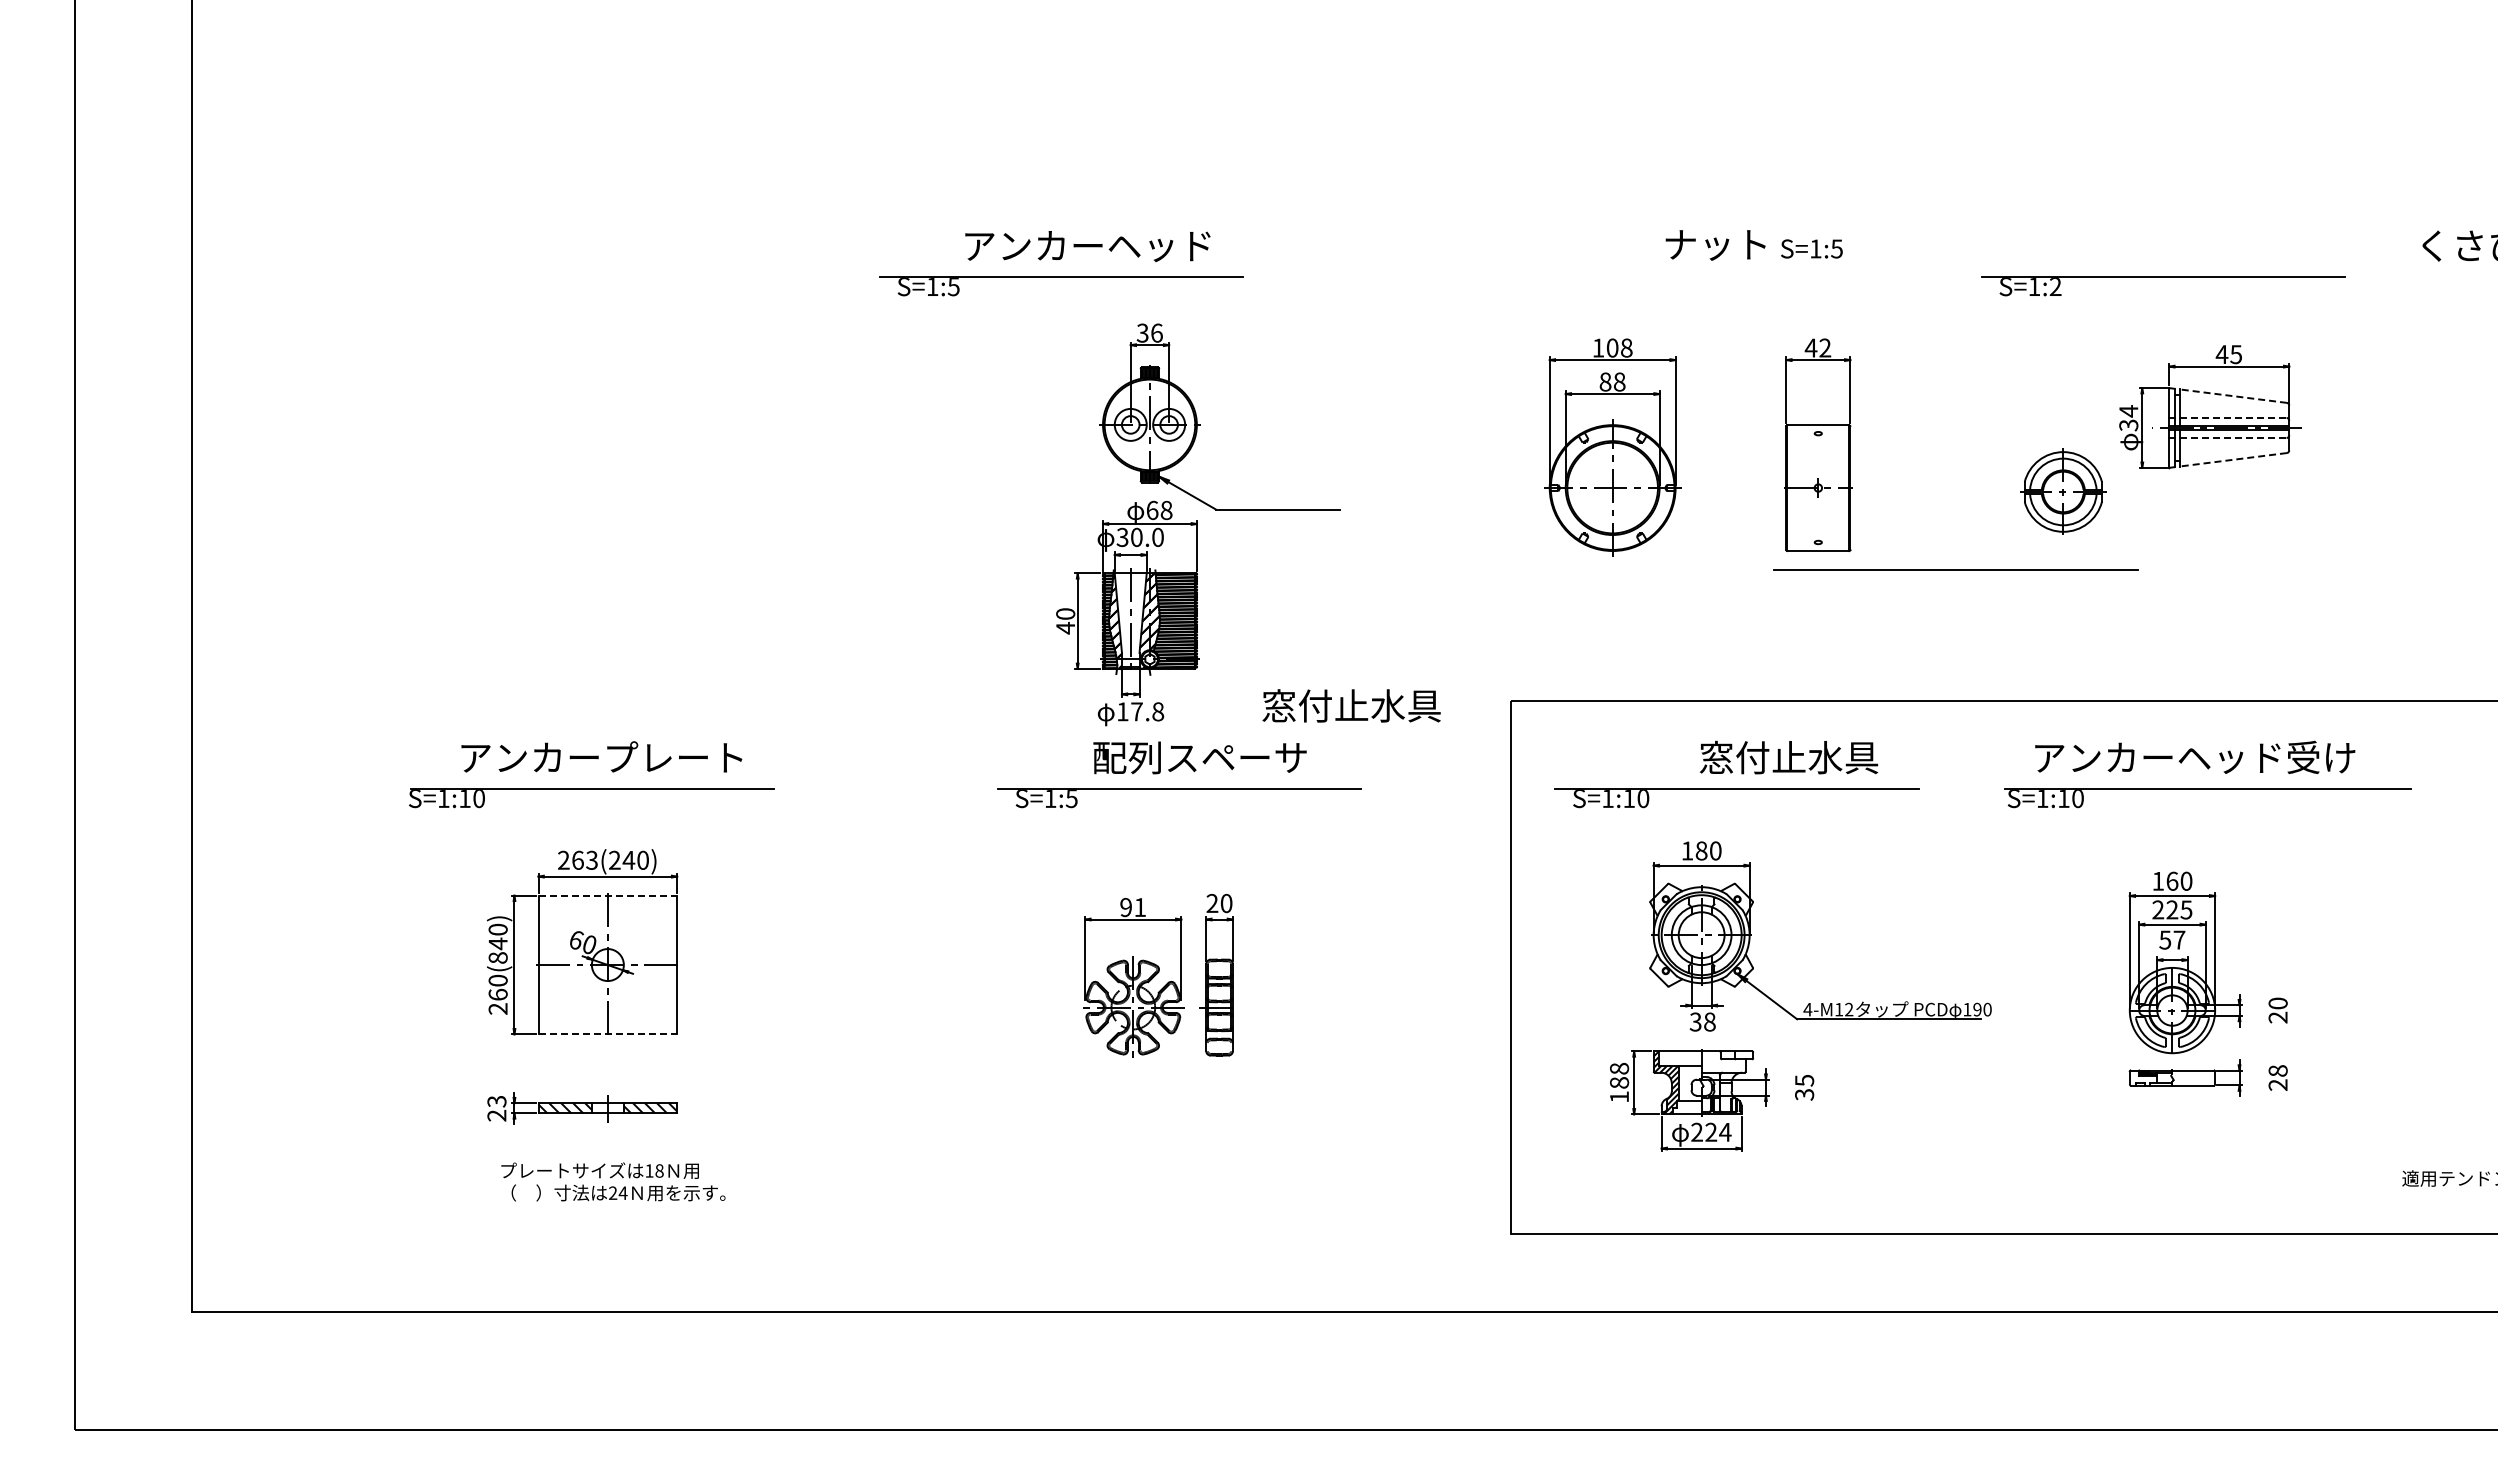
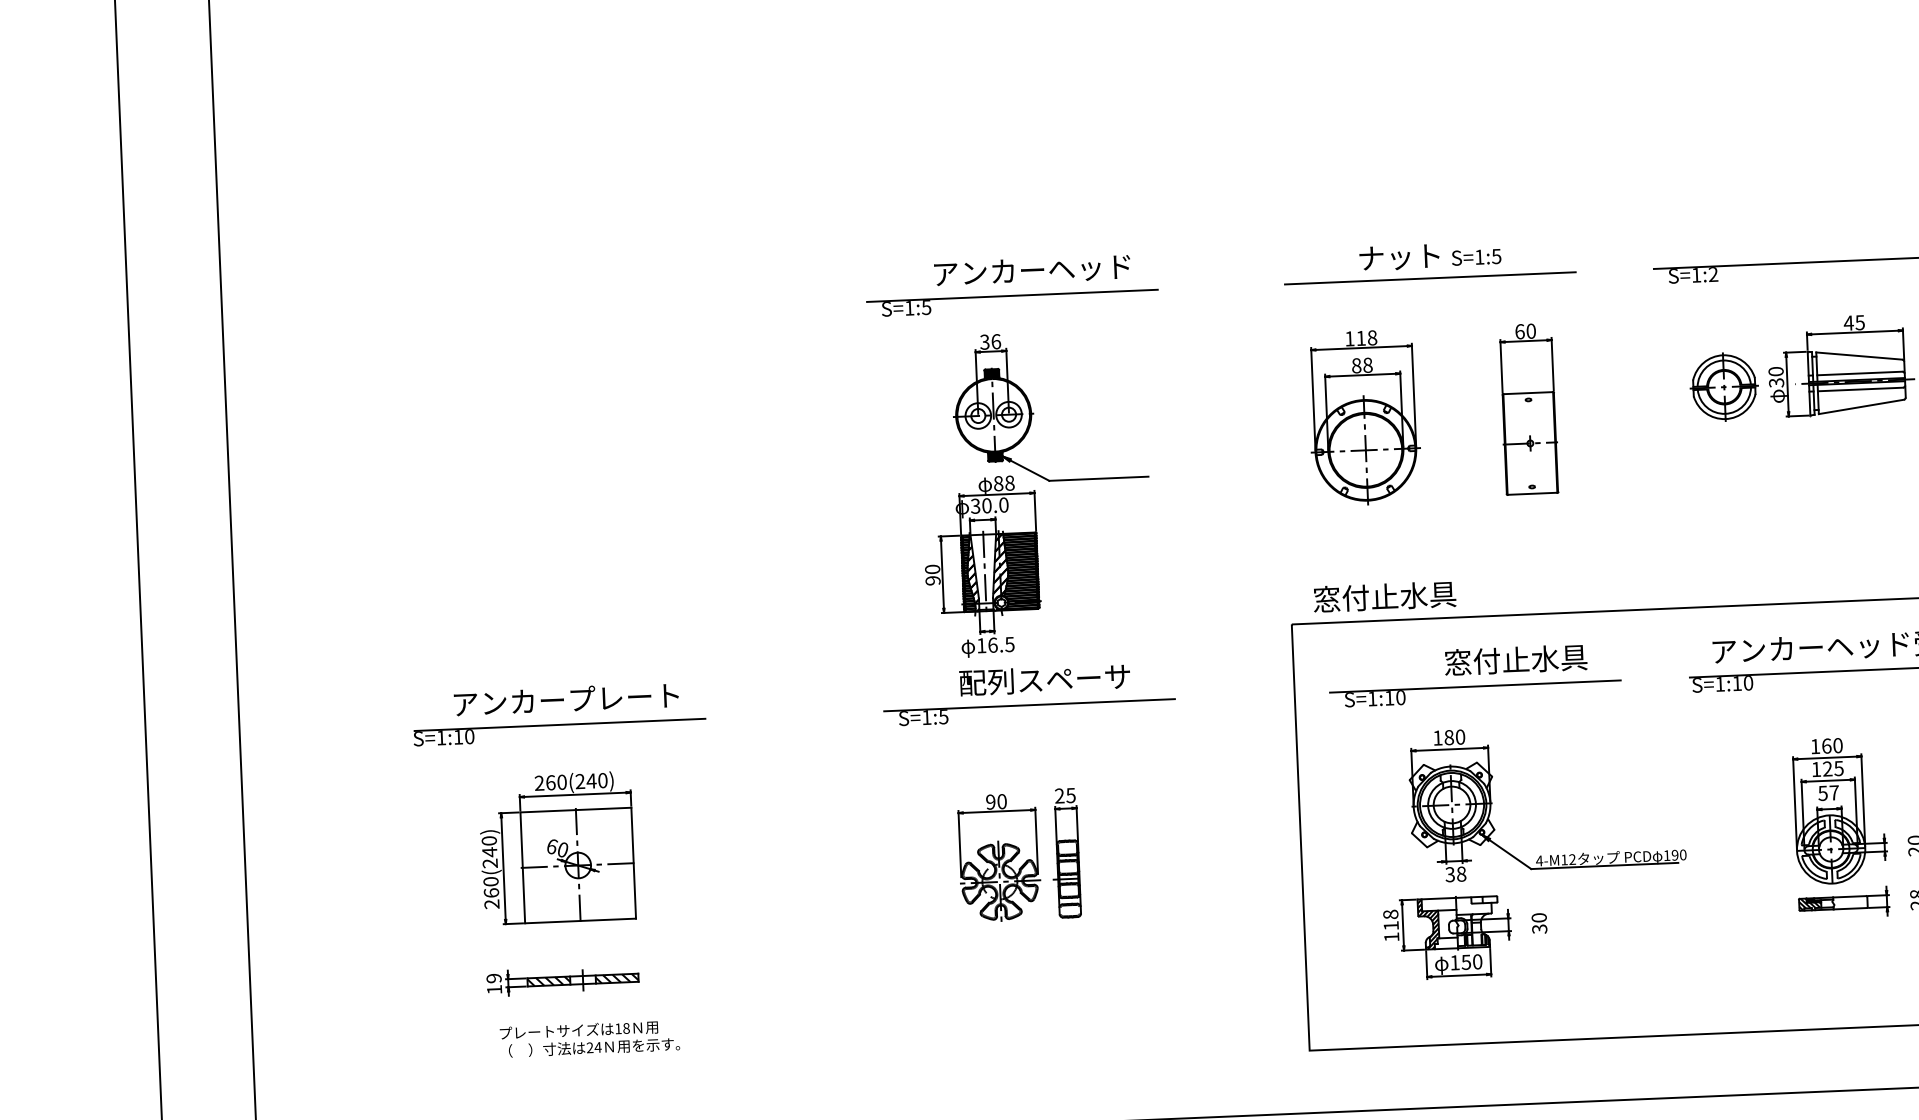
text: (1753, 245) -> (1429, 256), moved
part: (1061, 263) -> (1011, 285), moved
text: (1612, 347) -> (1361, 337), 108 -> 118
text: (1817, 347) -> (1525, 331), 42 -> 60
line: (2233, 396) -> (1859, 356), dashed -> solid
text: (2128, 411) -> (1775, 371), 34 -> 30
line: (2233, 417) -> (1860, 373), dashed -> solid
line: (2233, 437) -> (1860, 389), dashed -> solid
line: (2233, 459) -> (1861, 406), dashed -> solid
part: (2063, 491) -> (1724, 386), moved
text: (1152, 509) -> (998, 482), 68 -> 88
line: (1955, 569) -> (1429, 278), moved
text: (1065, 628) -> (932, 581), 40 -> 90
text: (1351, 705) -> (1384, 596), moved
text: (1147, 711) -> (1001, 644), 17.8 -> 16.5
text: (591, 859) -> (561, 781), 263(240) -> 260(240)
line: (608, 895) -> (576, 809), dashed -> solid
text: (1226, 902) -> (1070, 794), 20 -> 25
text: (1140, 907) -> (1002, 801), 91 -> 90
text: (2158, 909) -> (1816, 769), 225 -> 125
text: (497, 957) -> (489, 863), 260(840) -> 260(240)
line: (608, 1034) -> (581, 921), dashed -> solid
hatch: (2143, 1077) -> (1810, 903), added
text: (1804, 1080) -> (1539, 917), 35 -> 30
text: (1619, 1082) -> (1391, 925), 188 -> 118
text: (496, 1108) -> (493, 983), 23 -> 19
text: (1711, 1131) -> (1466, 961), 224 -> 150

